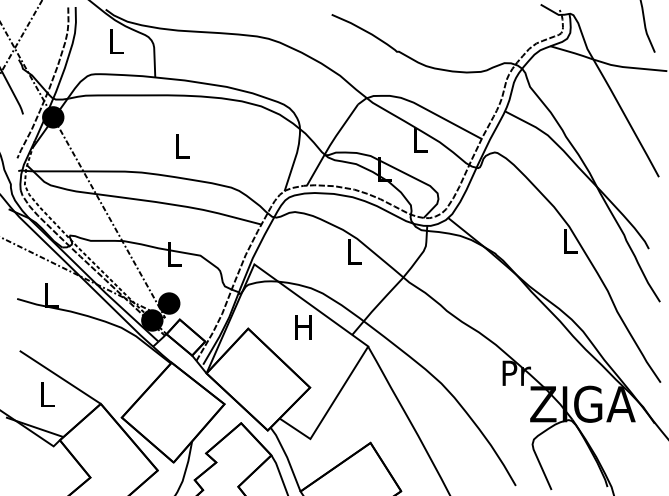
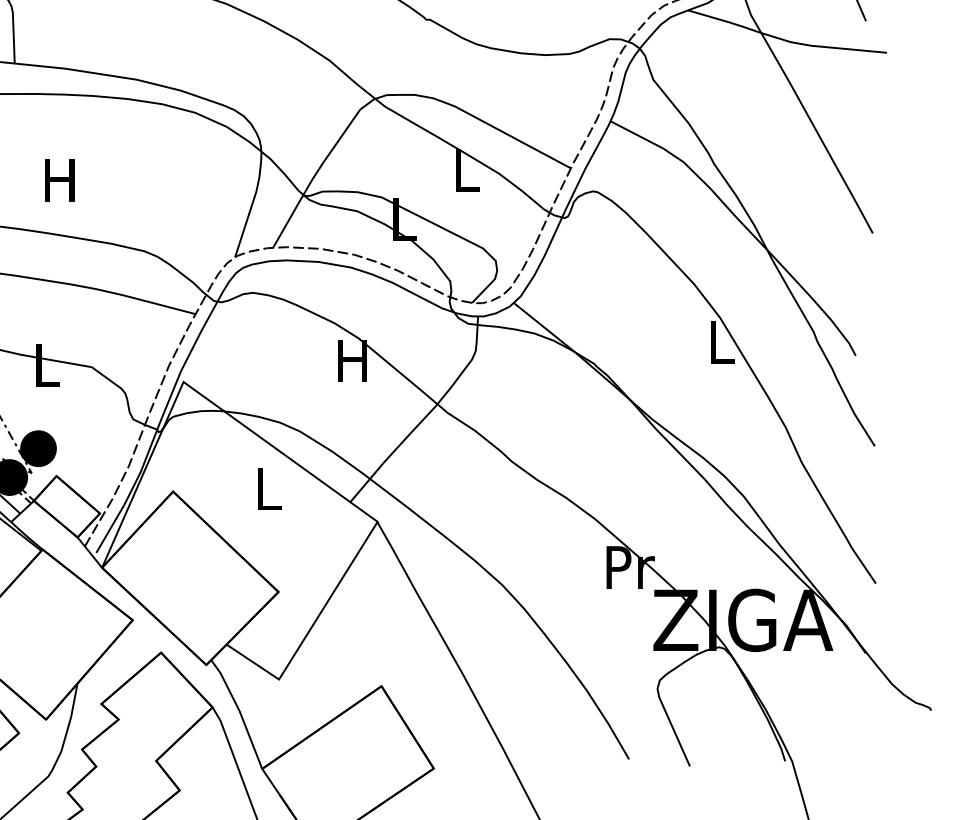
text: (181, 146) -> (59, 181), L -> H
text: (353, 251) -> (352, 360), L -> H
text: (303, 327) -> (267, 489), H -> L

